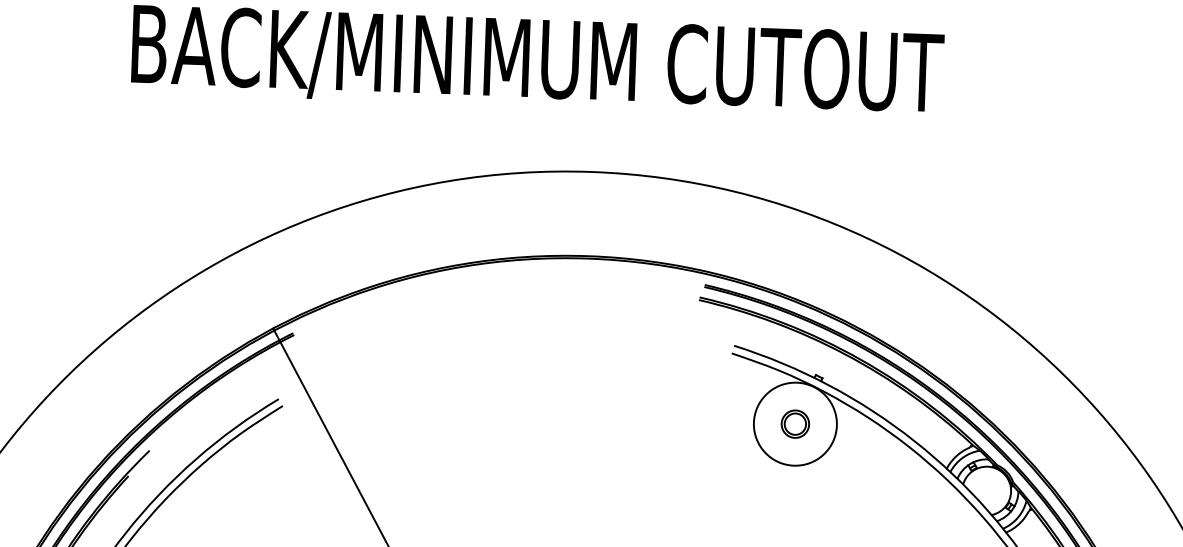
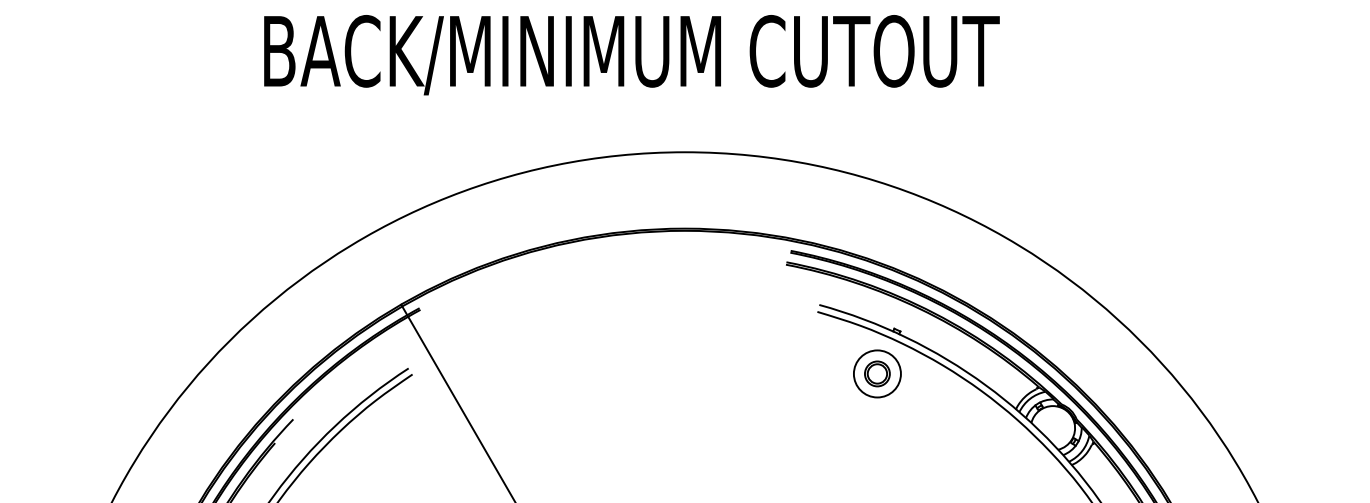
circle: (794, 423) -> (876, 373), size x0.62

